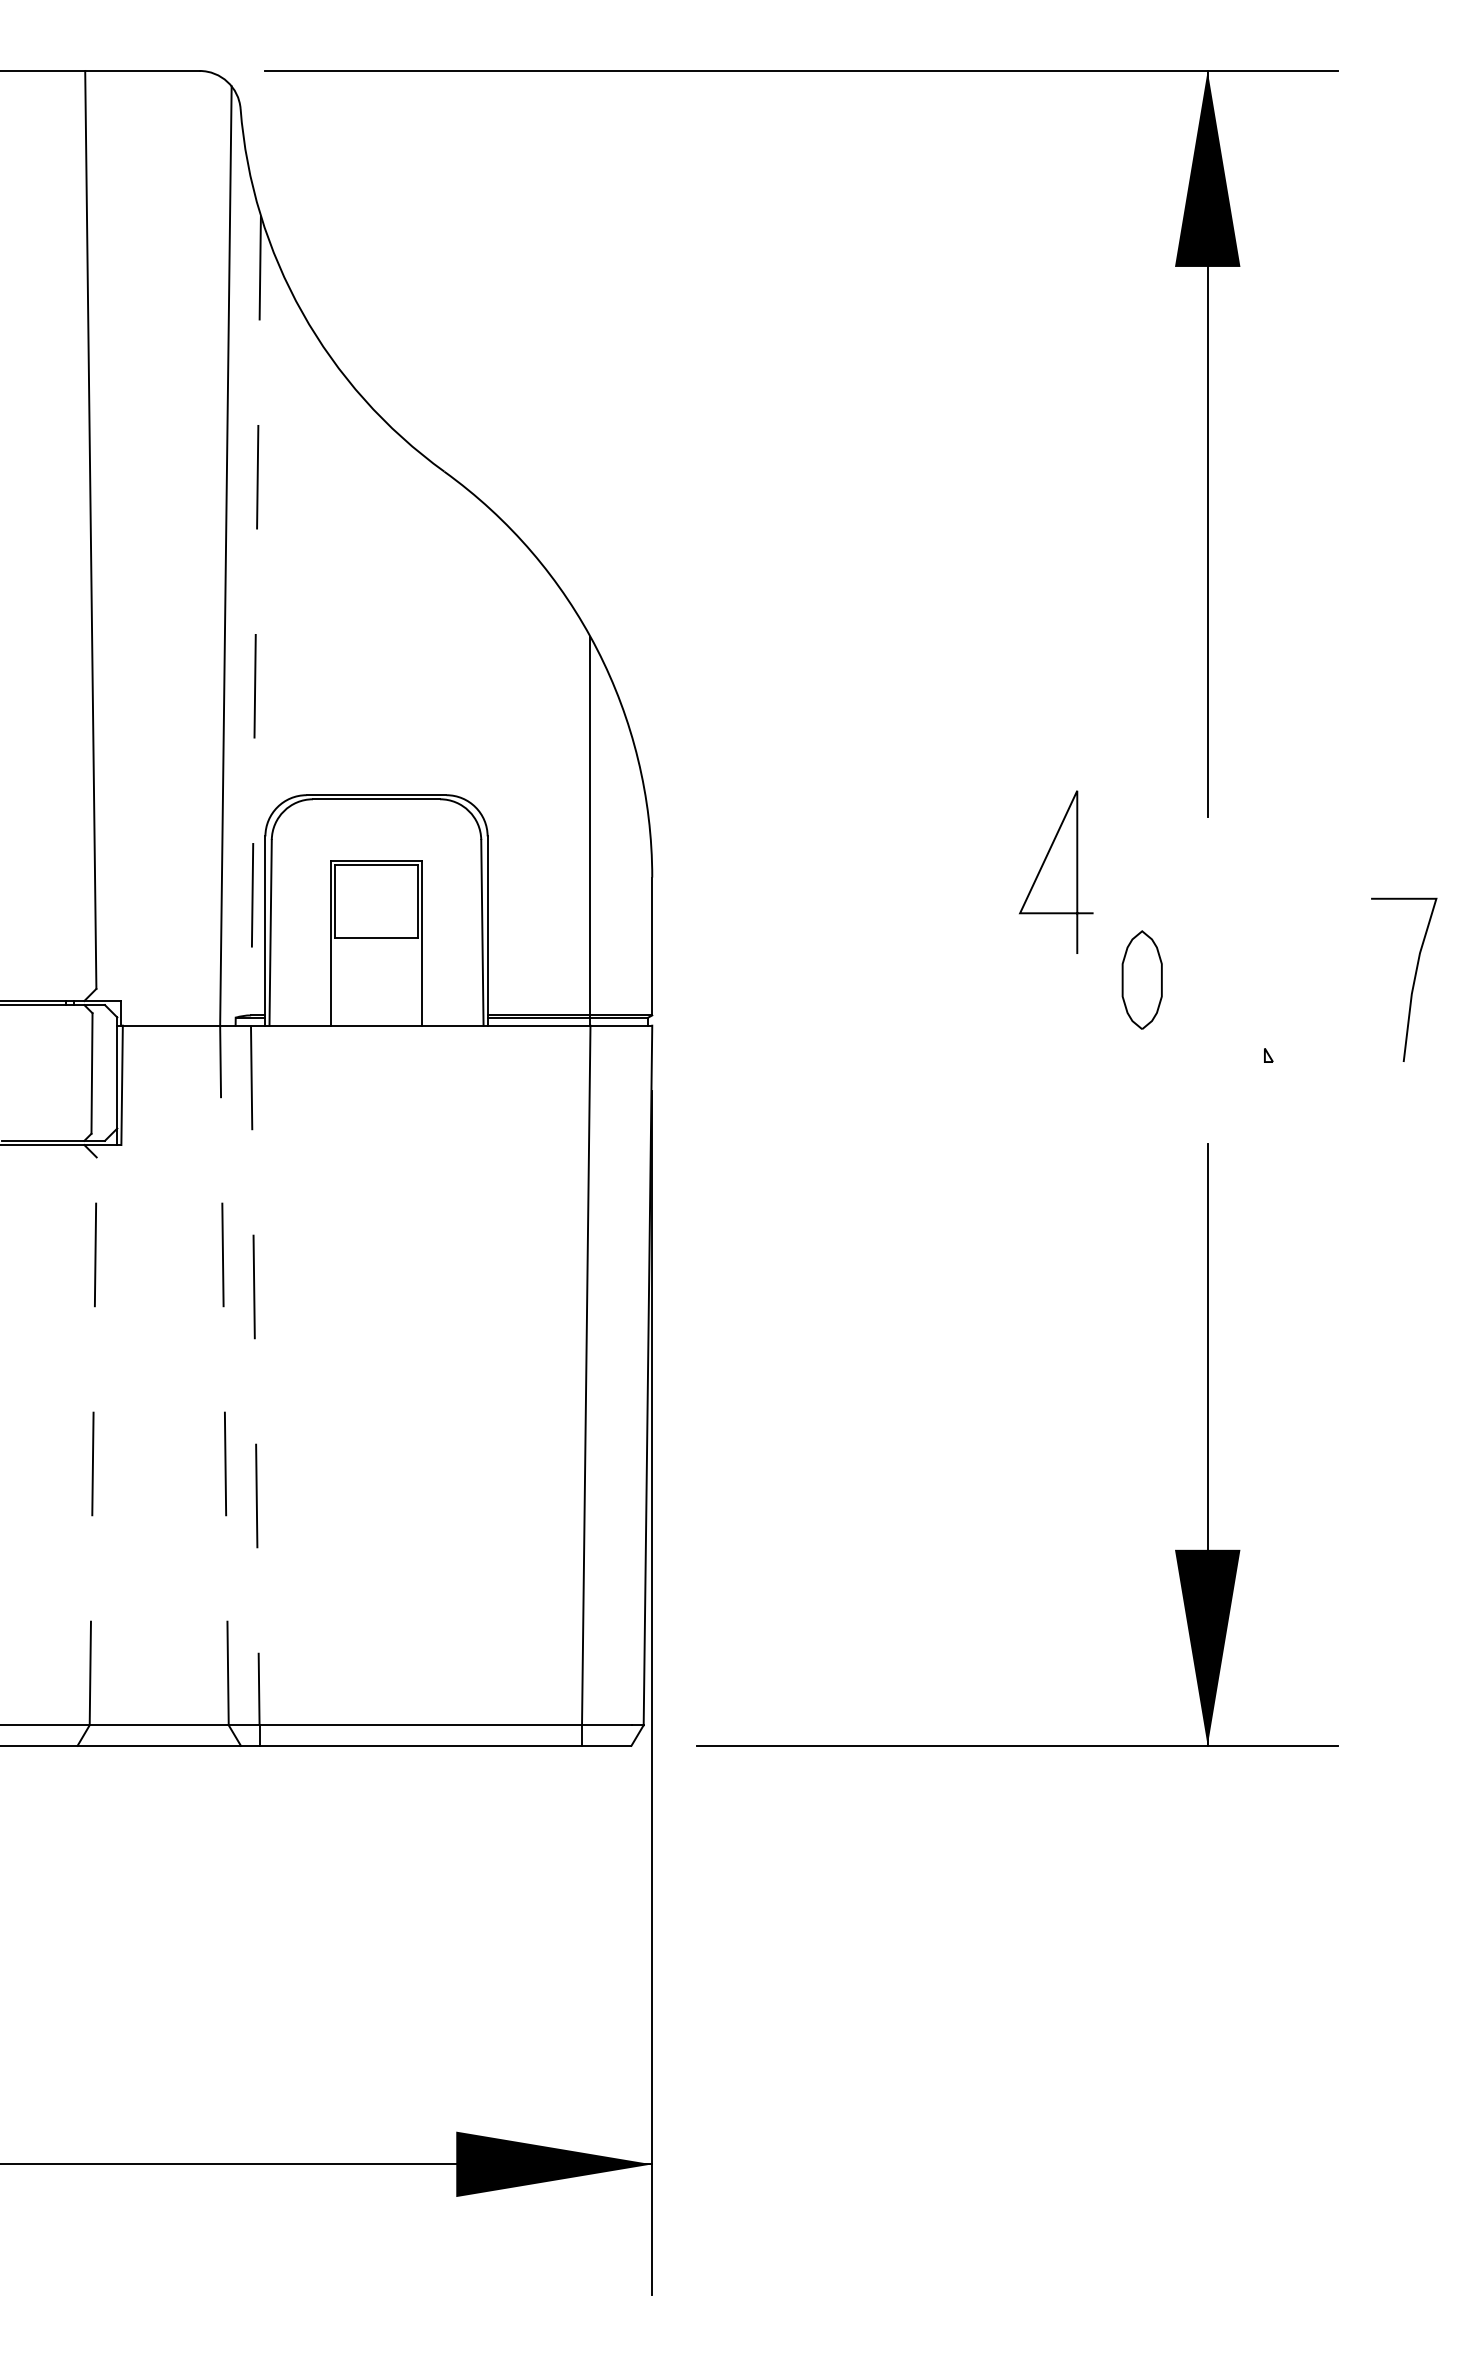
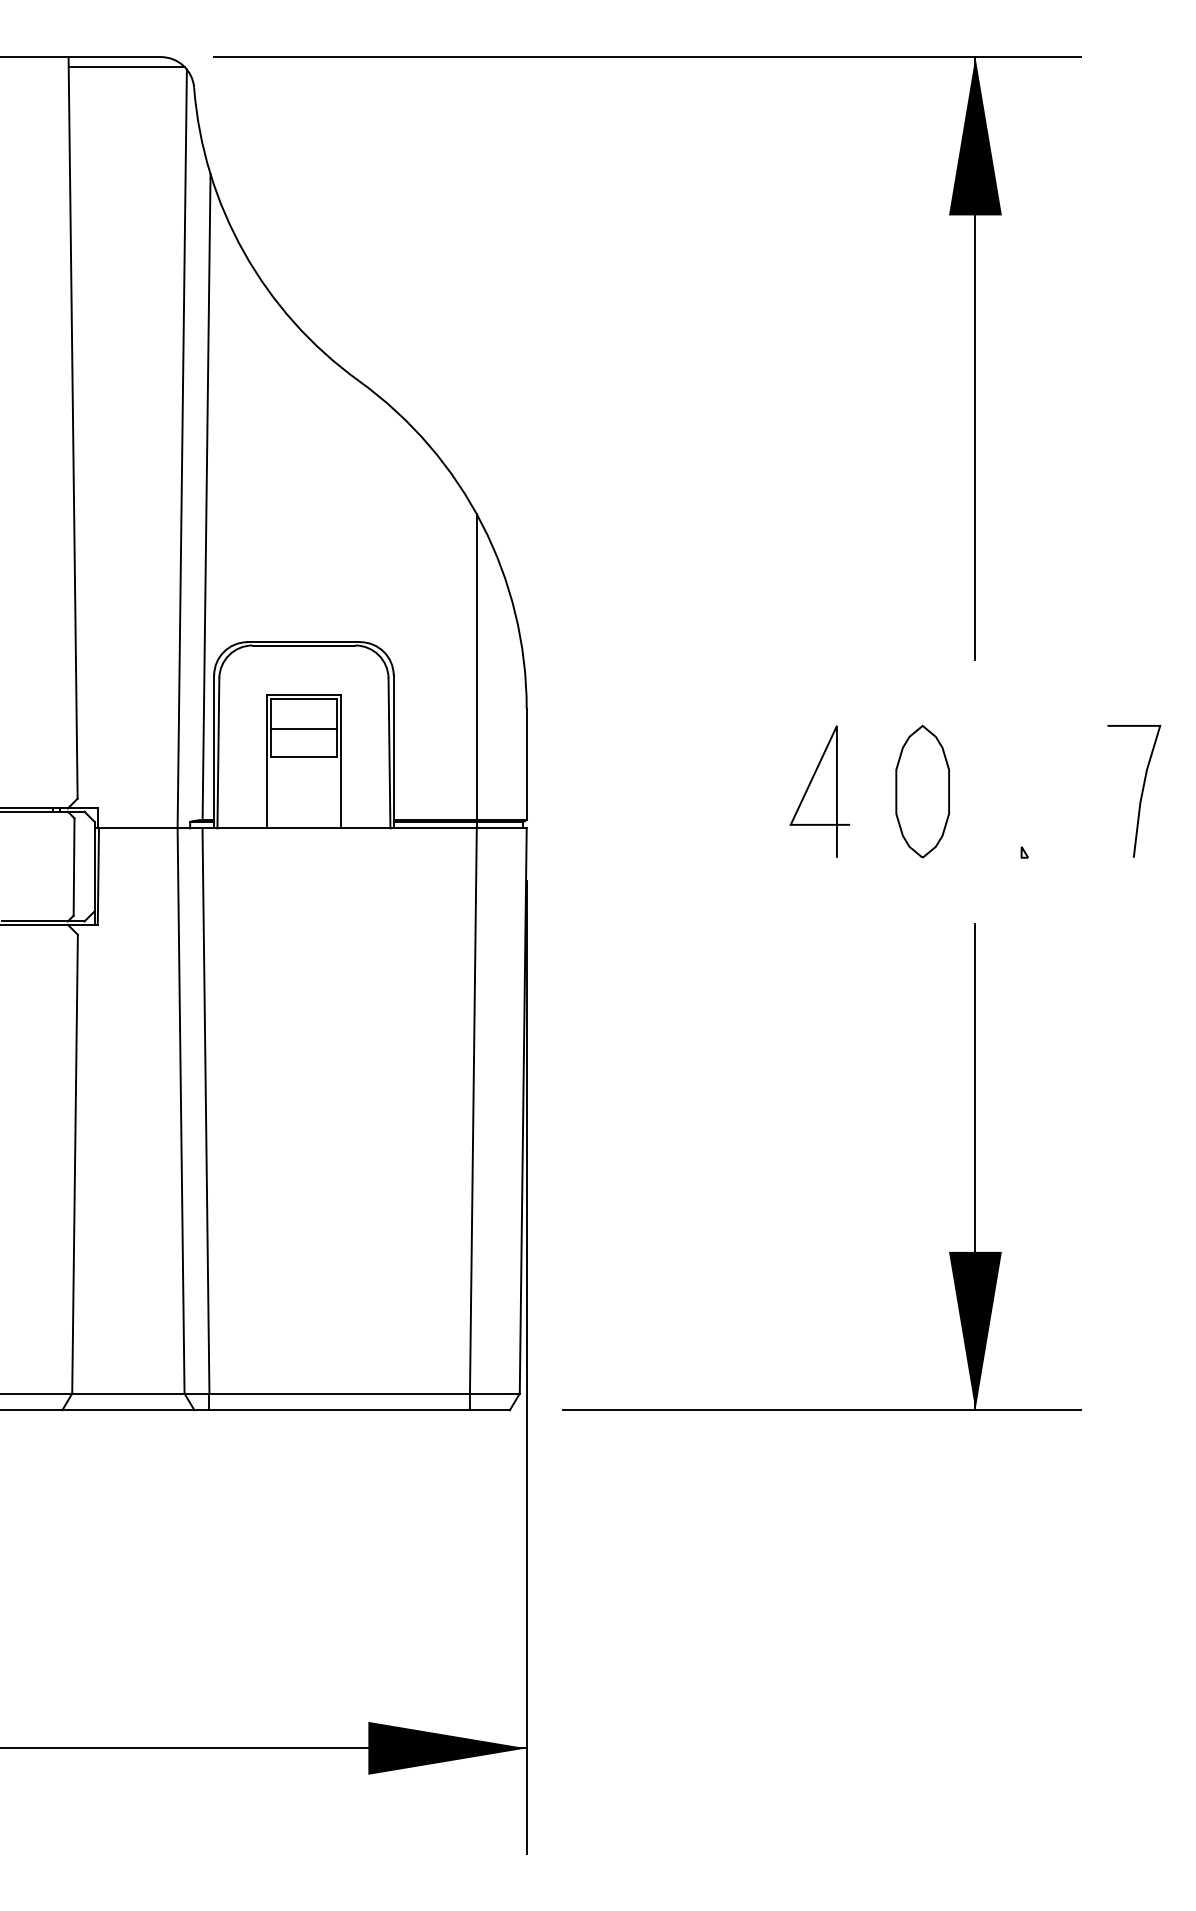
line: (156, 83) -> (126, 67), added
line: (256, 615) -> (206, 497), dashed -> solid
line: (1043, 865) -> (809, 786), moved
line: (376, 902) -> (303, 728), added
part: (1141, 979) -> (921, 791), size x1.67
line: (224, 1375) -> (181, 1111), dashed -> solid
line: (255, 1375) -> (206, 1111), dashed -> solid
line: (93, 1441) -> (75, 1164), dashed -> solid

